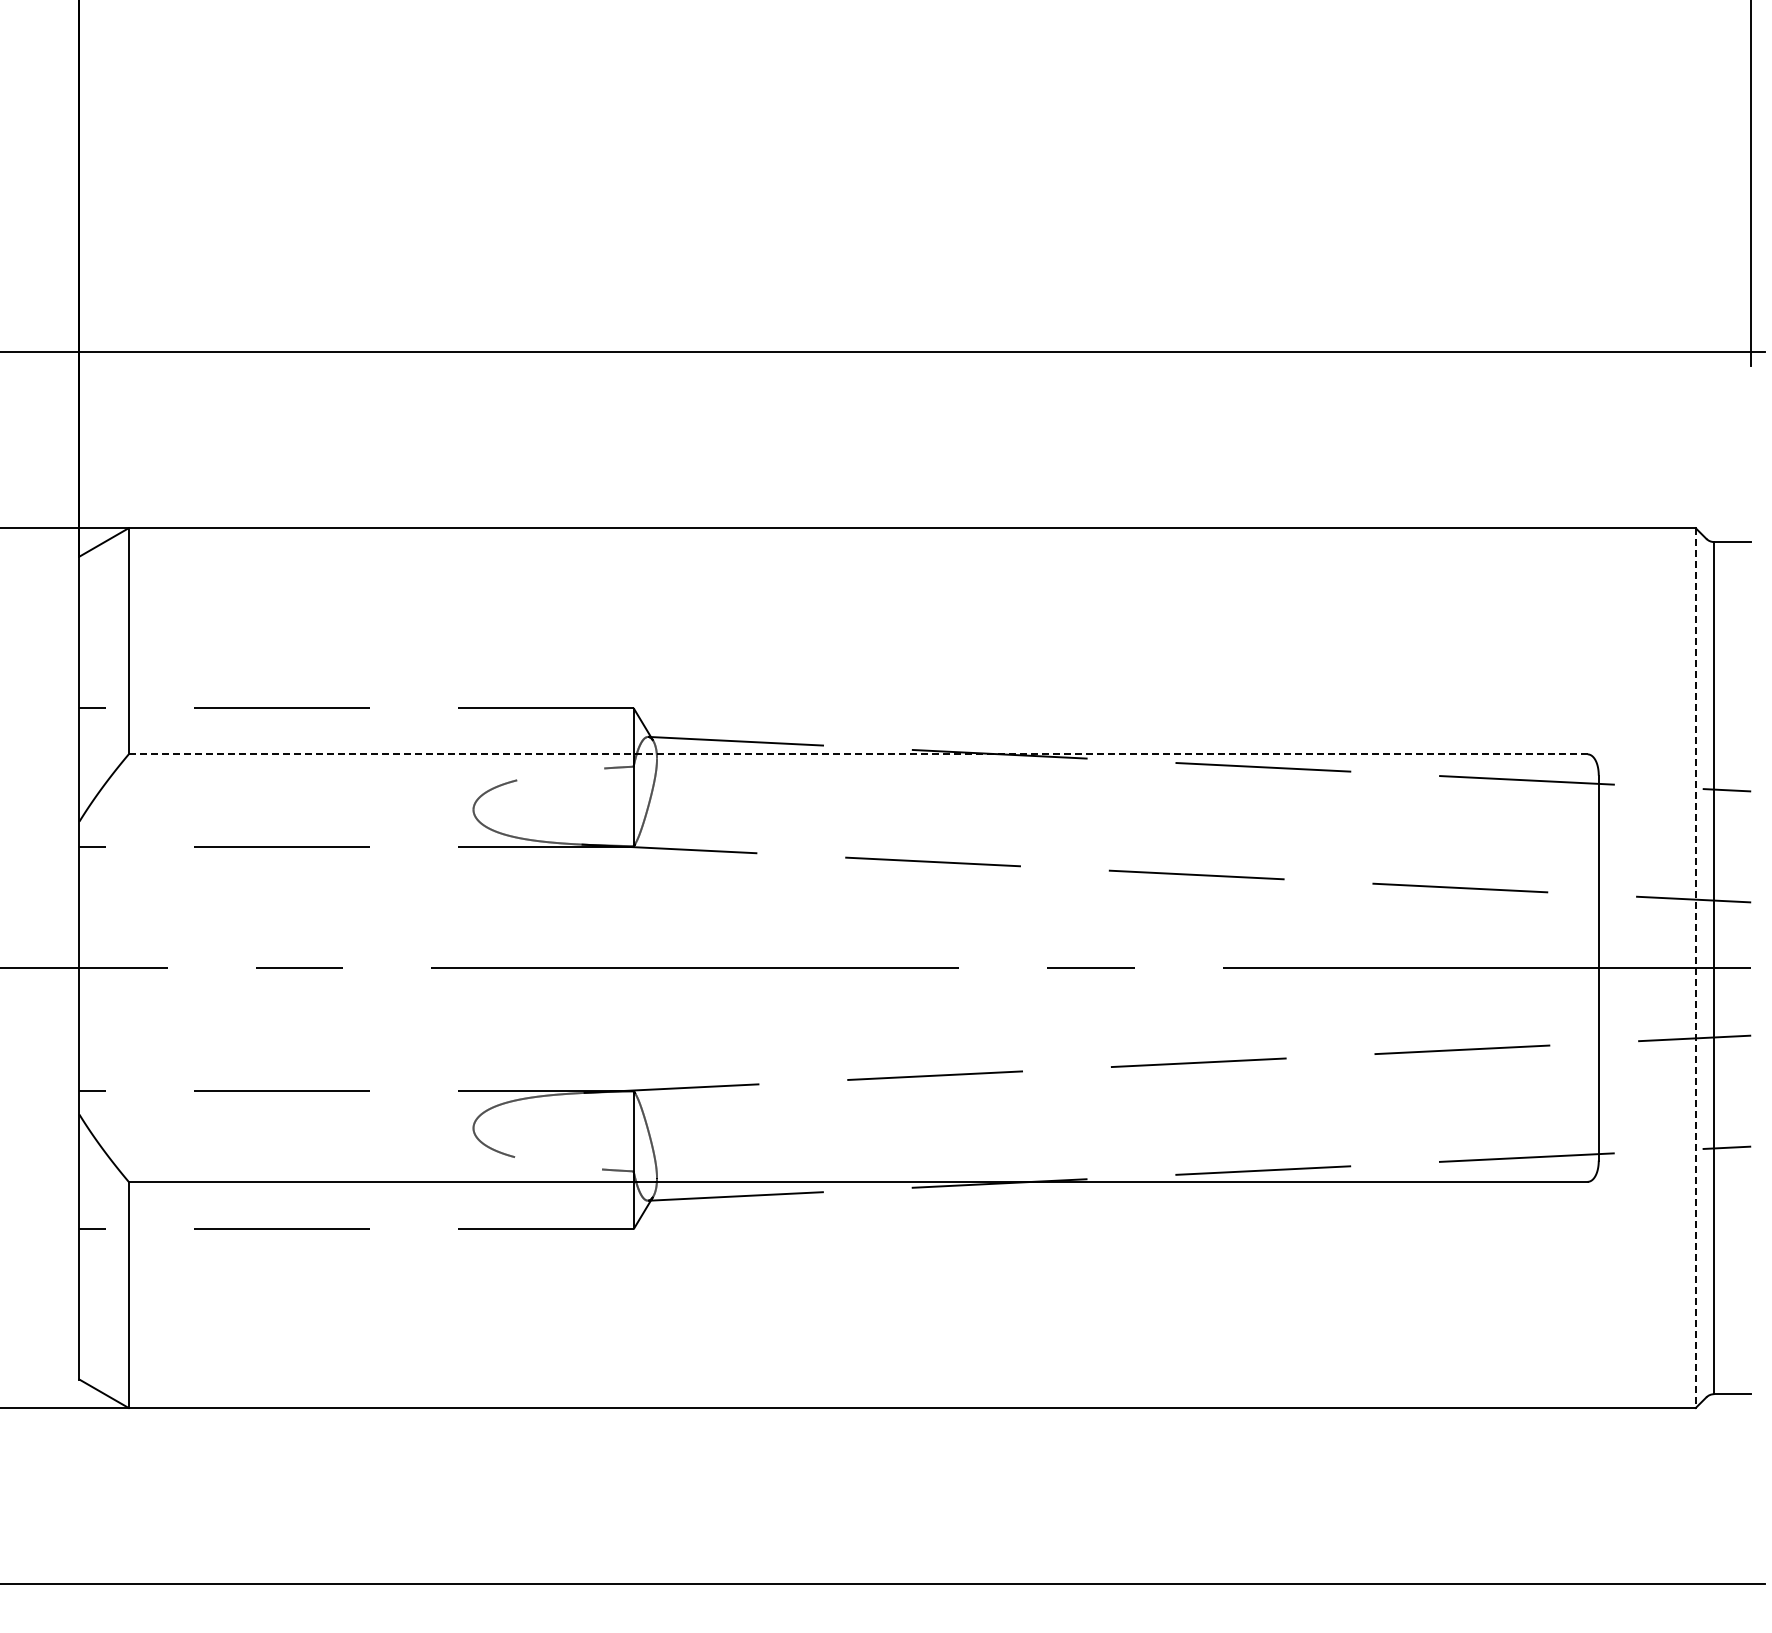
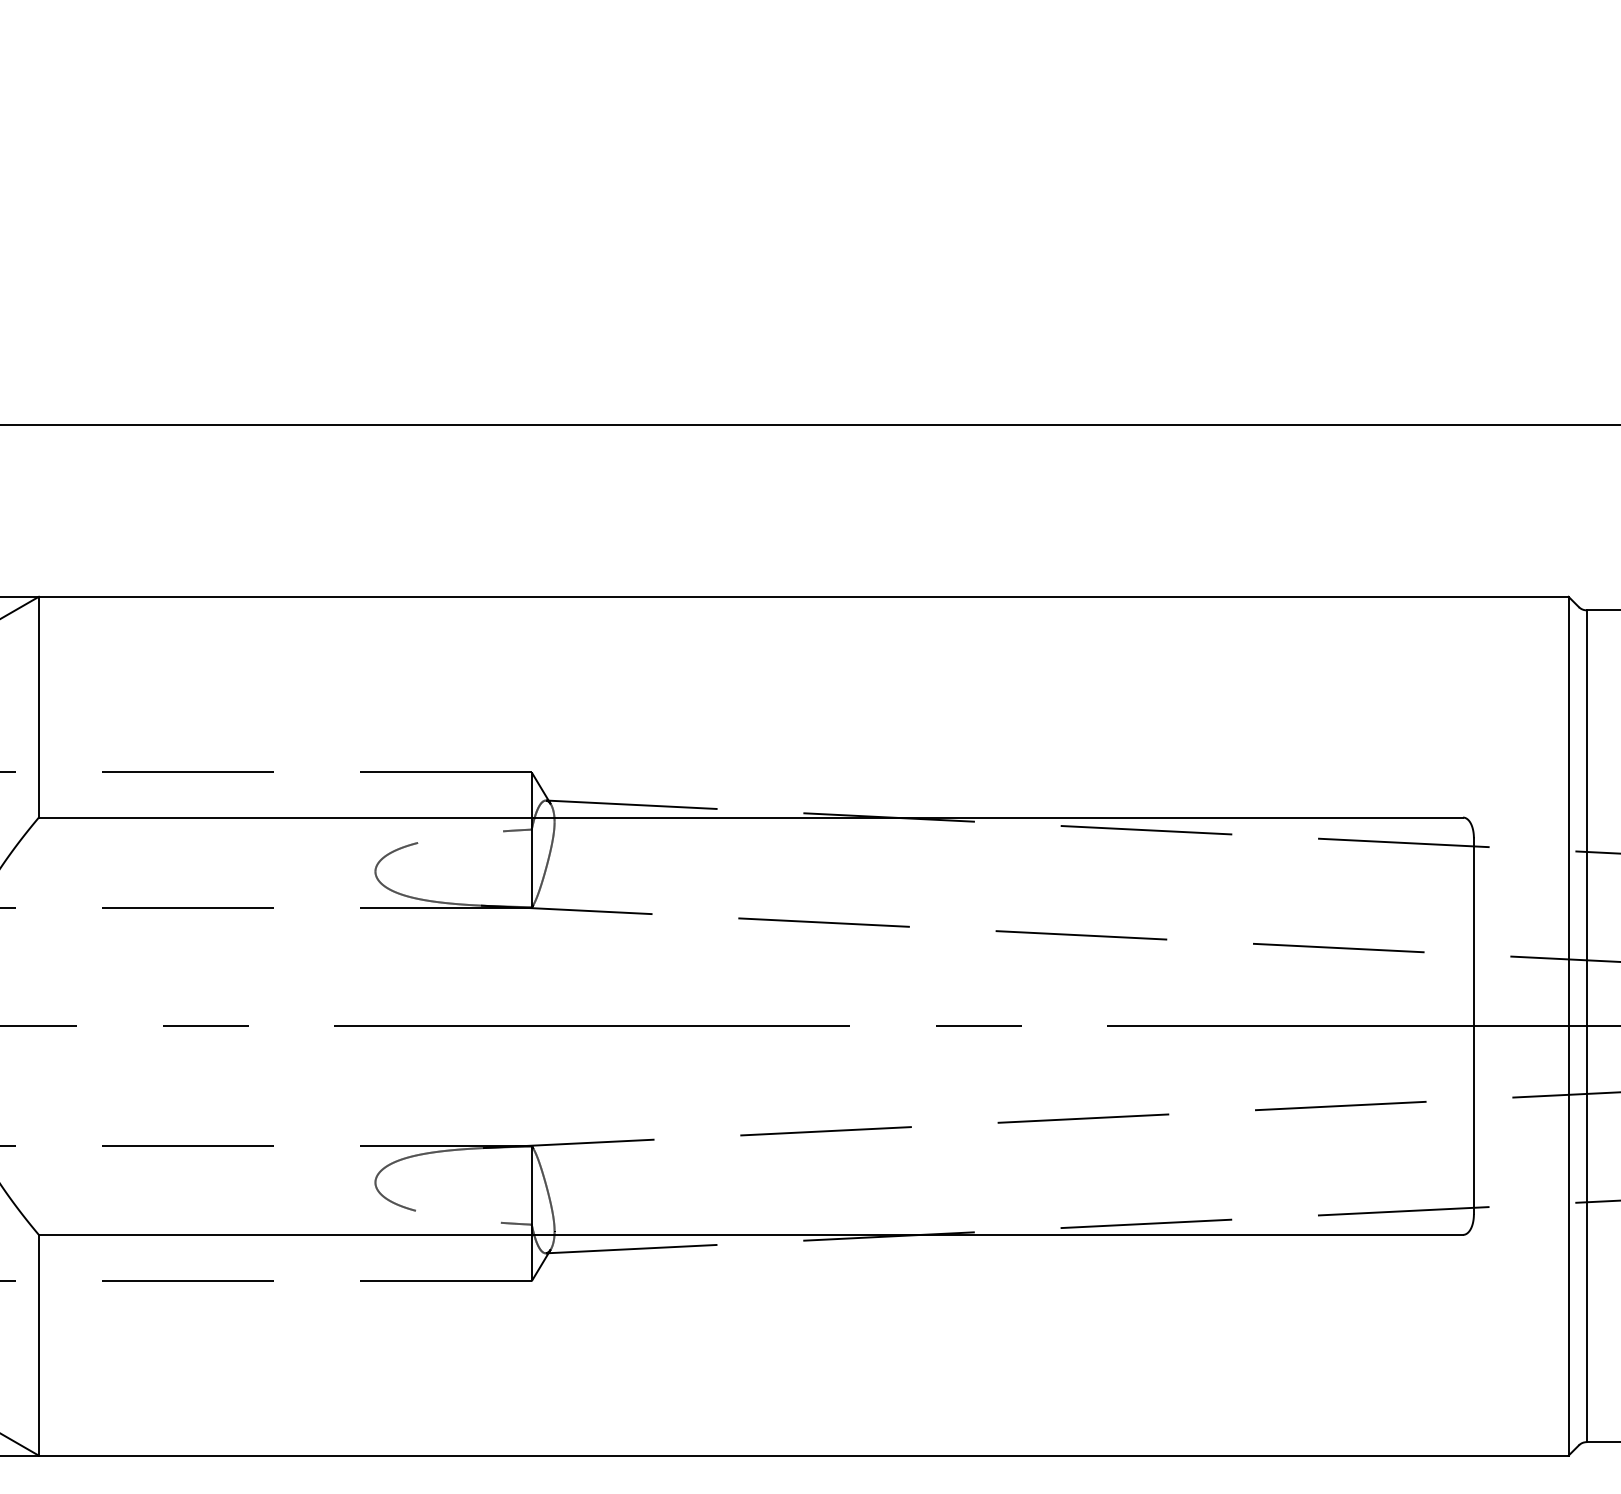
line: (857, 754) -> (750, 817), dashed -> solid
line: (1695, 968) -> (1568, 1026), dashed -> solid

